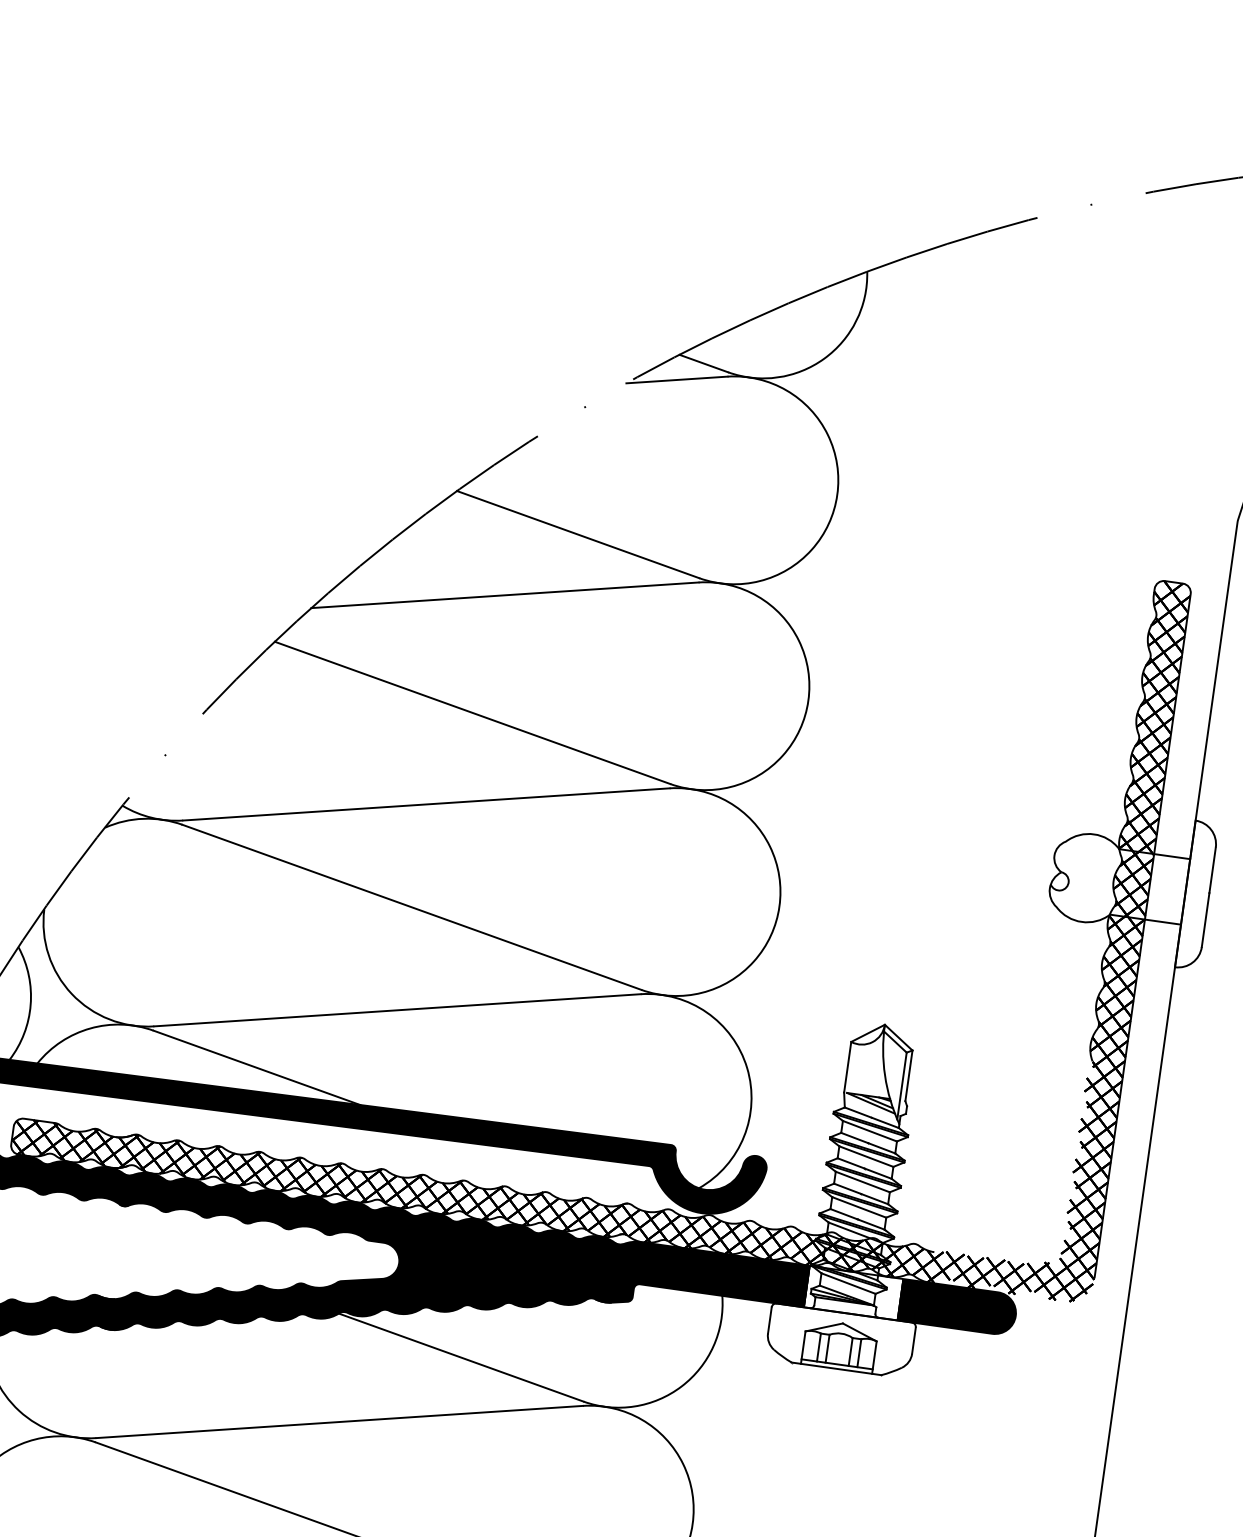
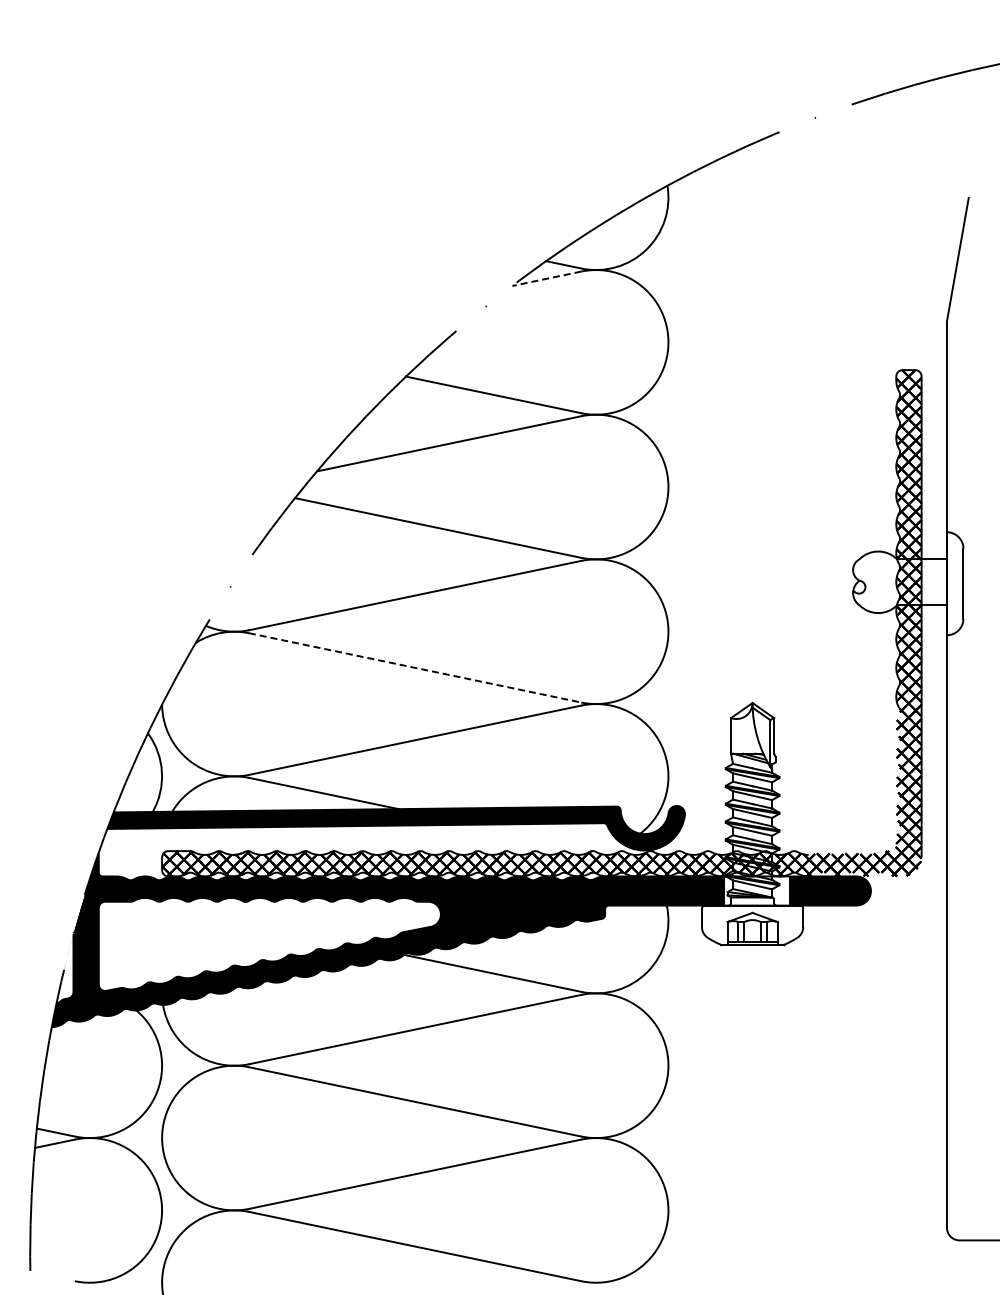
line: (676, 379) -> (546, 278), solid -> dashed
line: (412, 906) -> (415, 667), solid -> dashed

